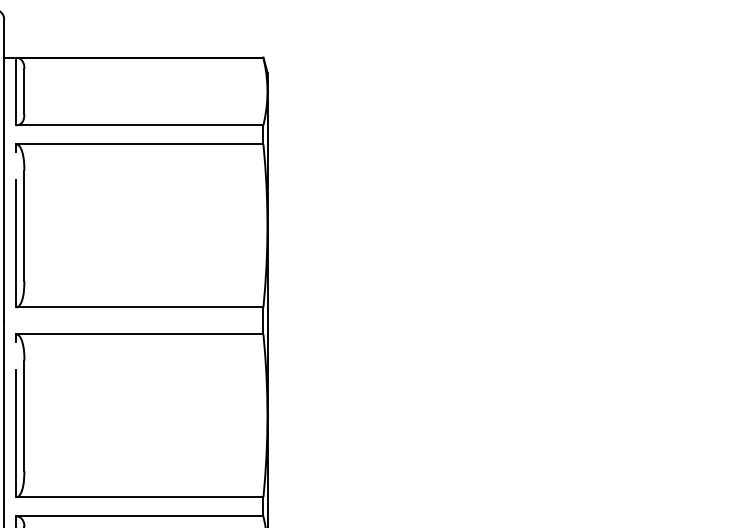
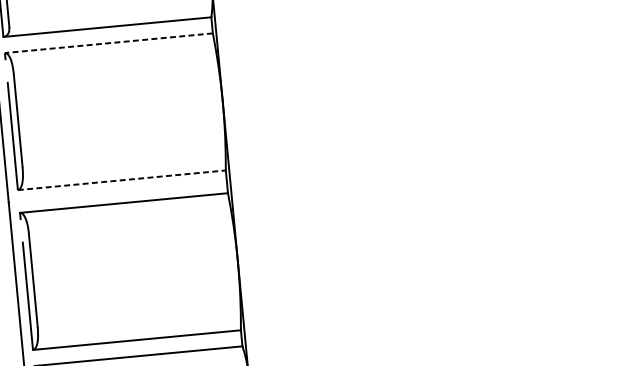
line: (139, 144) -> (108, 43), solid -> dashed
line: (139, 307) -> (121, 180), solid -> dashed

